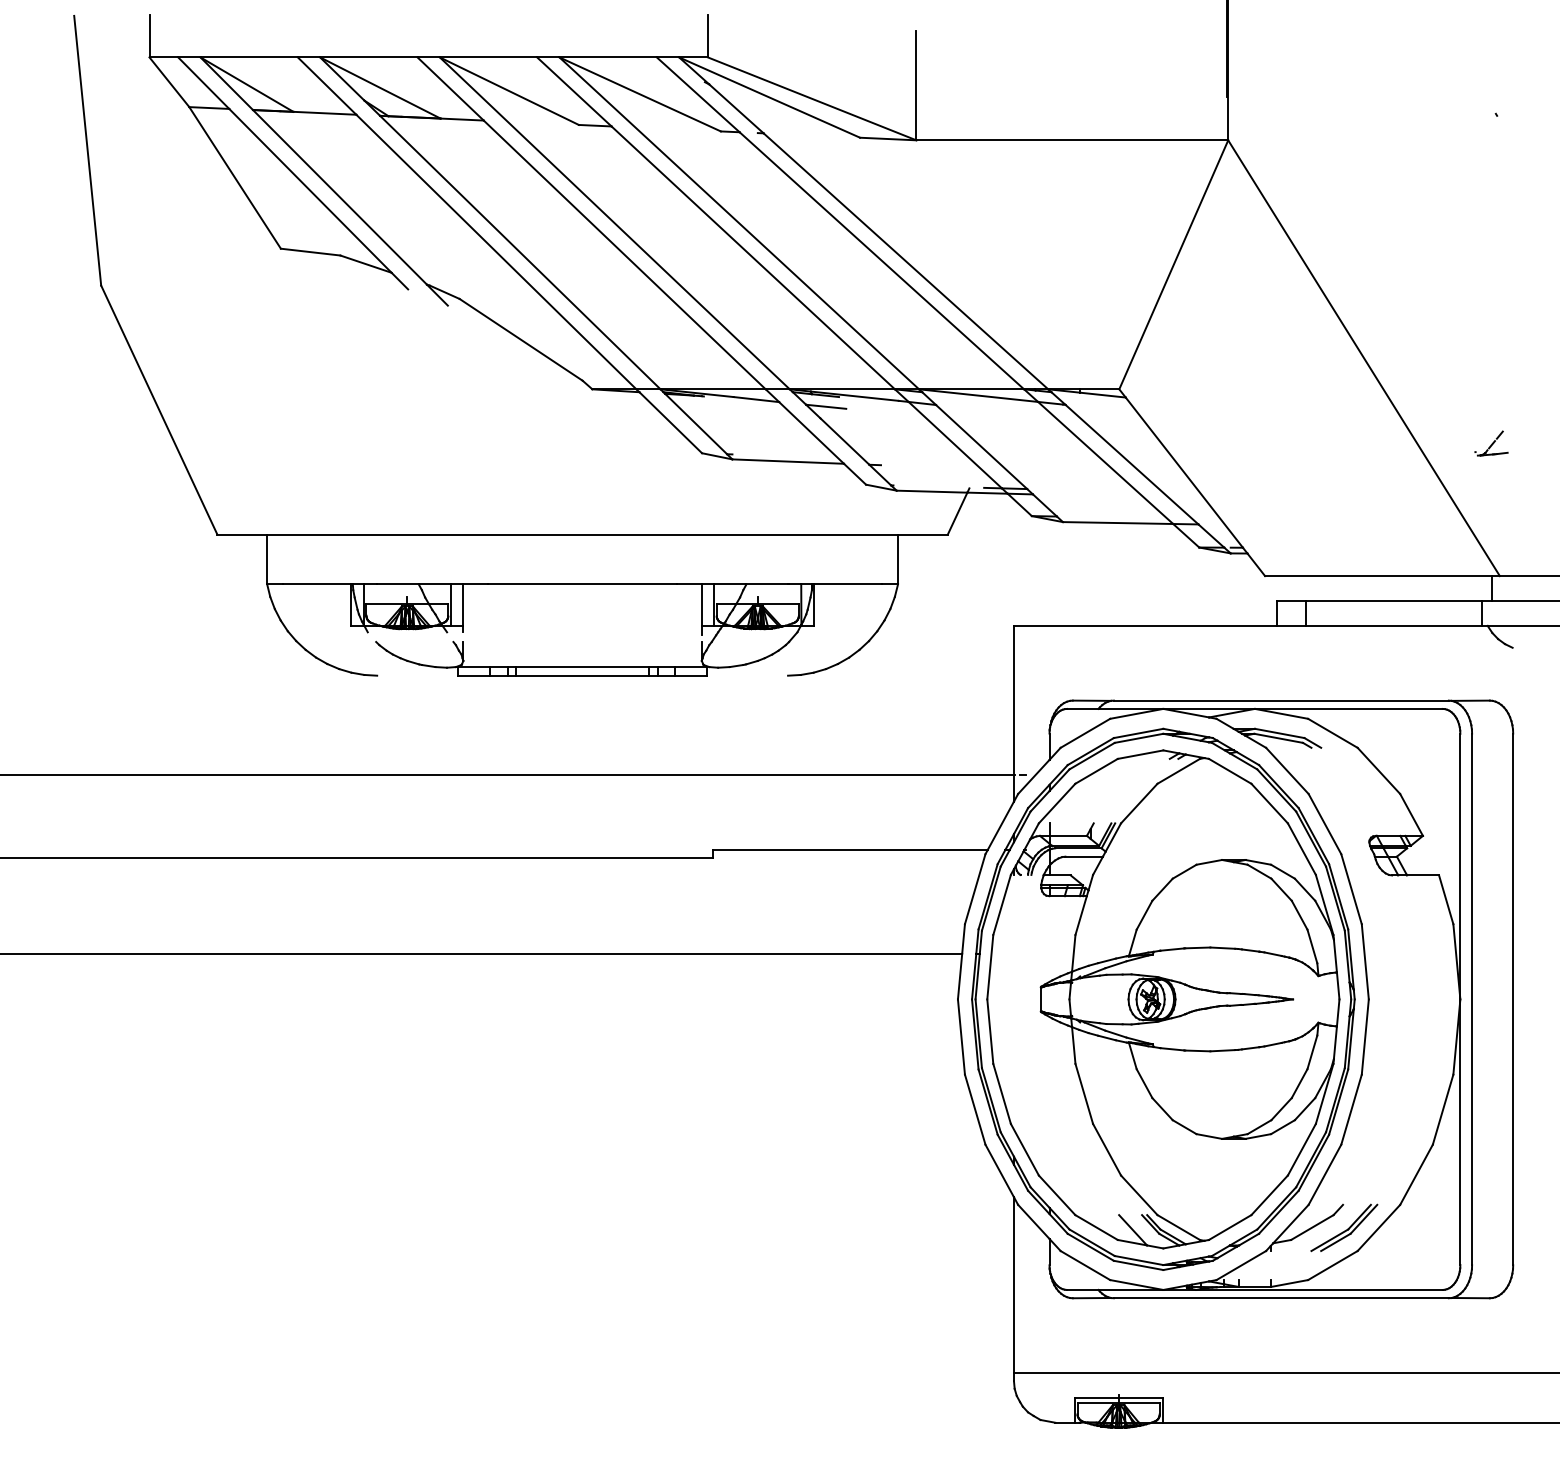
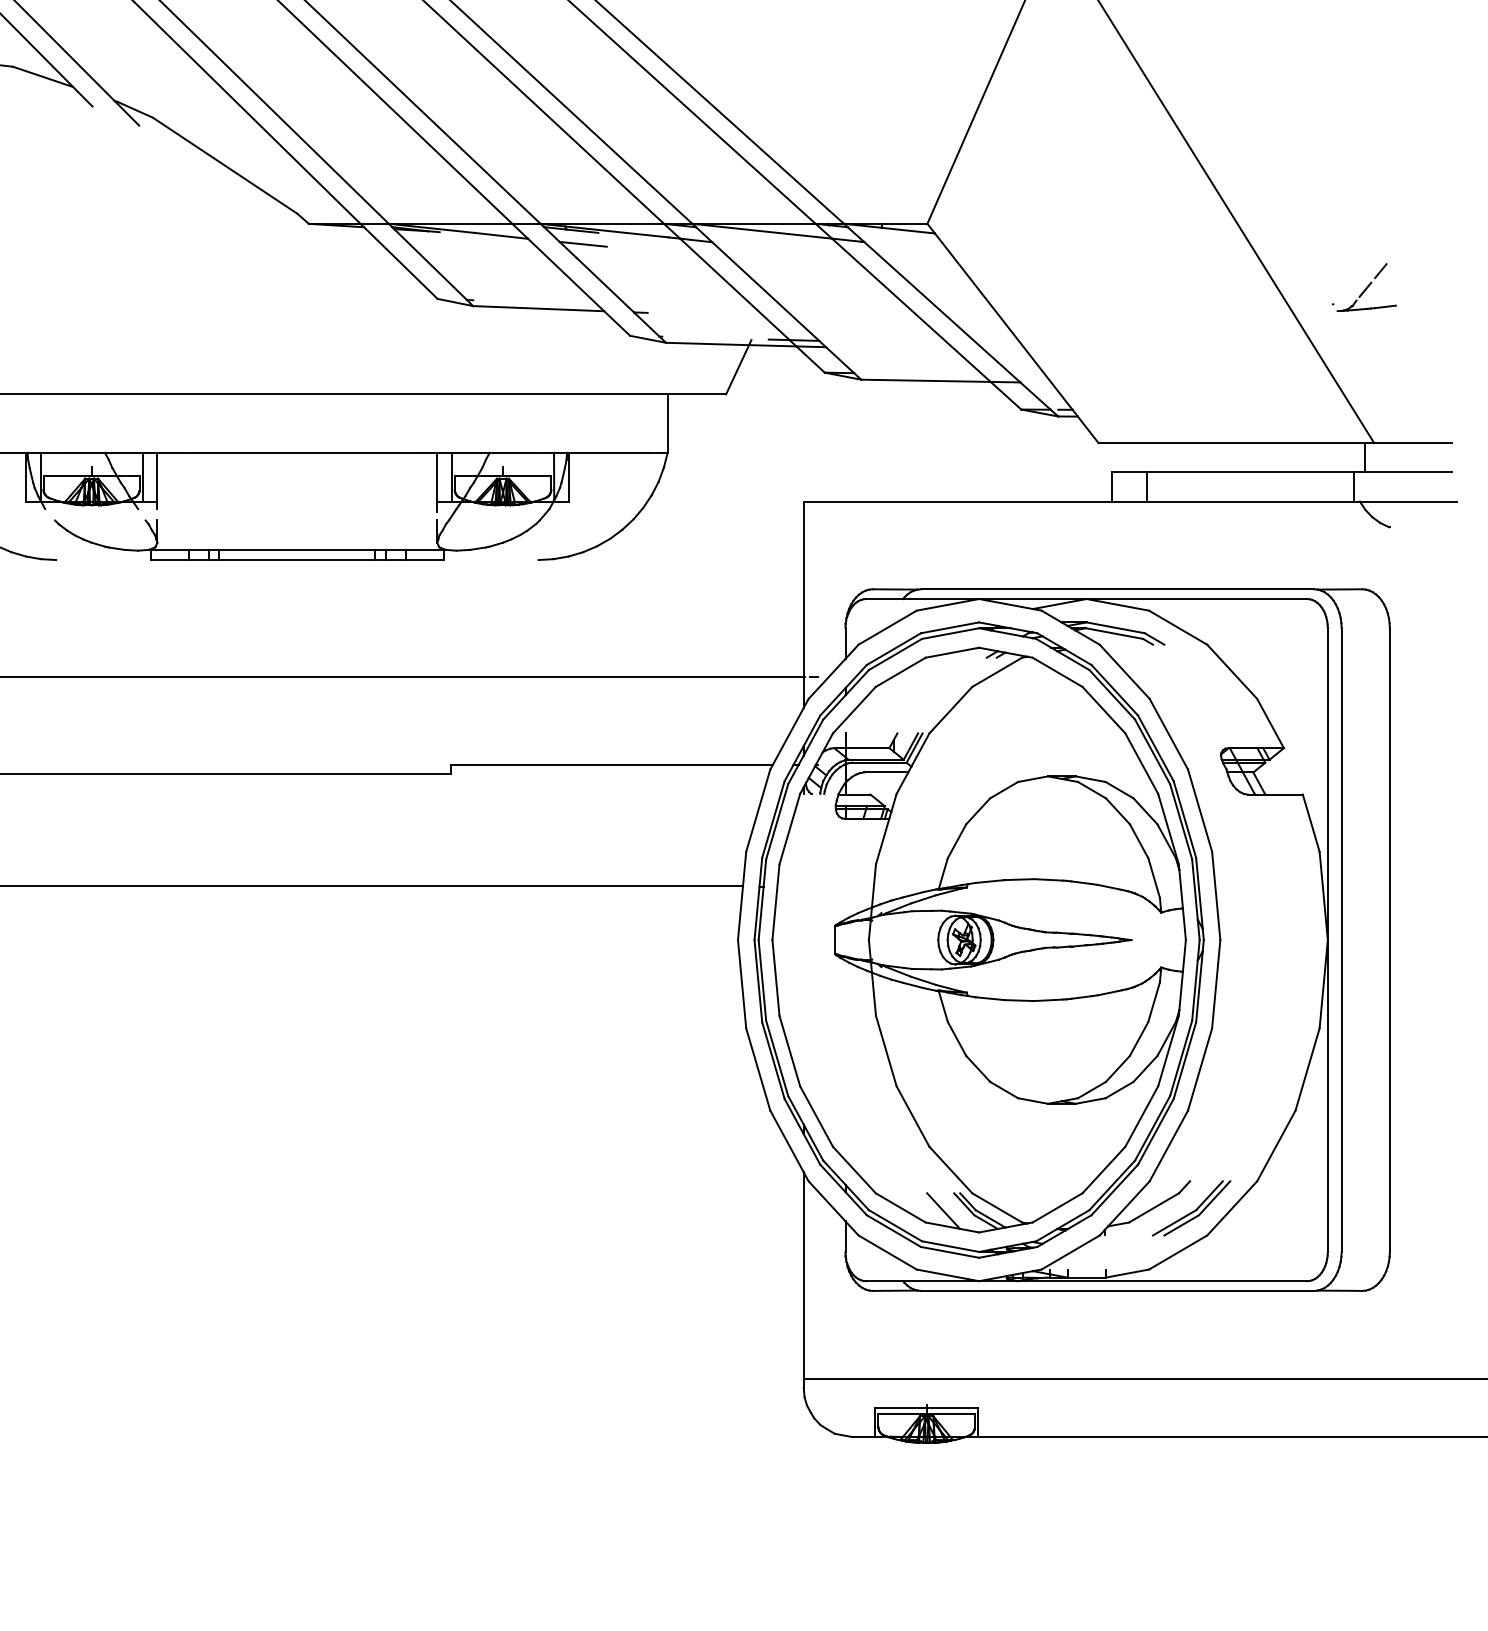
part: (1491, 443) -> (1364, 287), size x1.67

